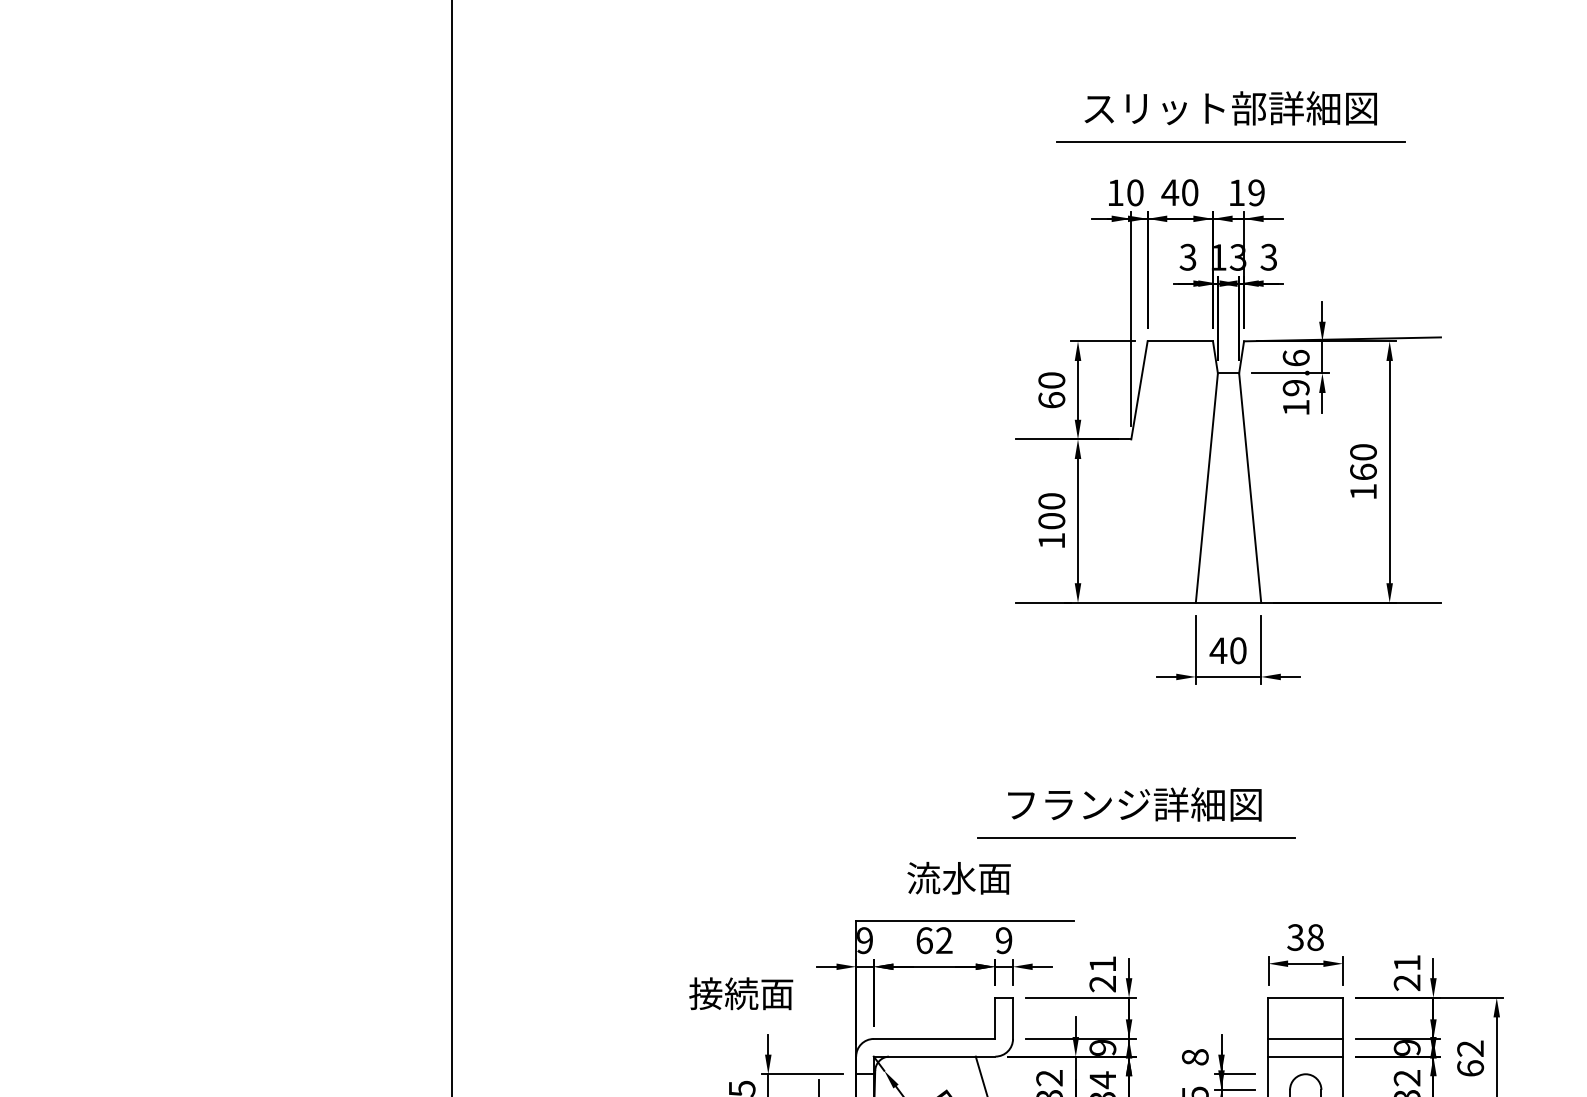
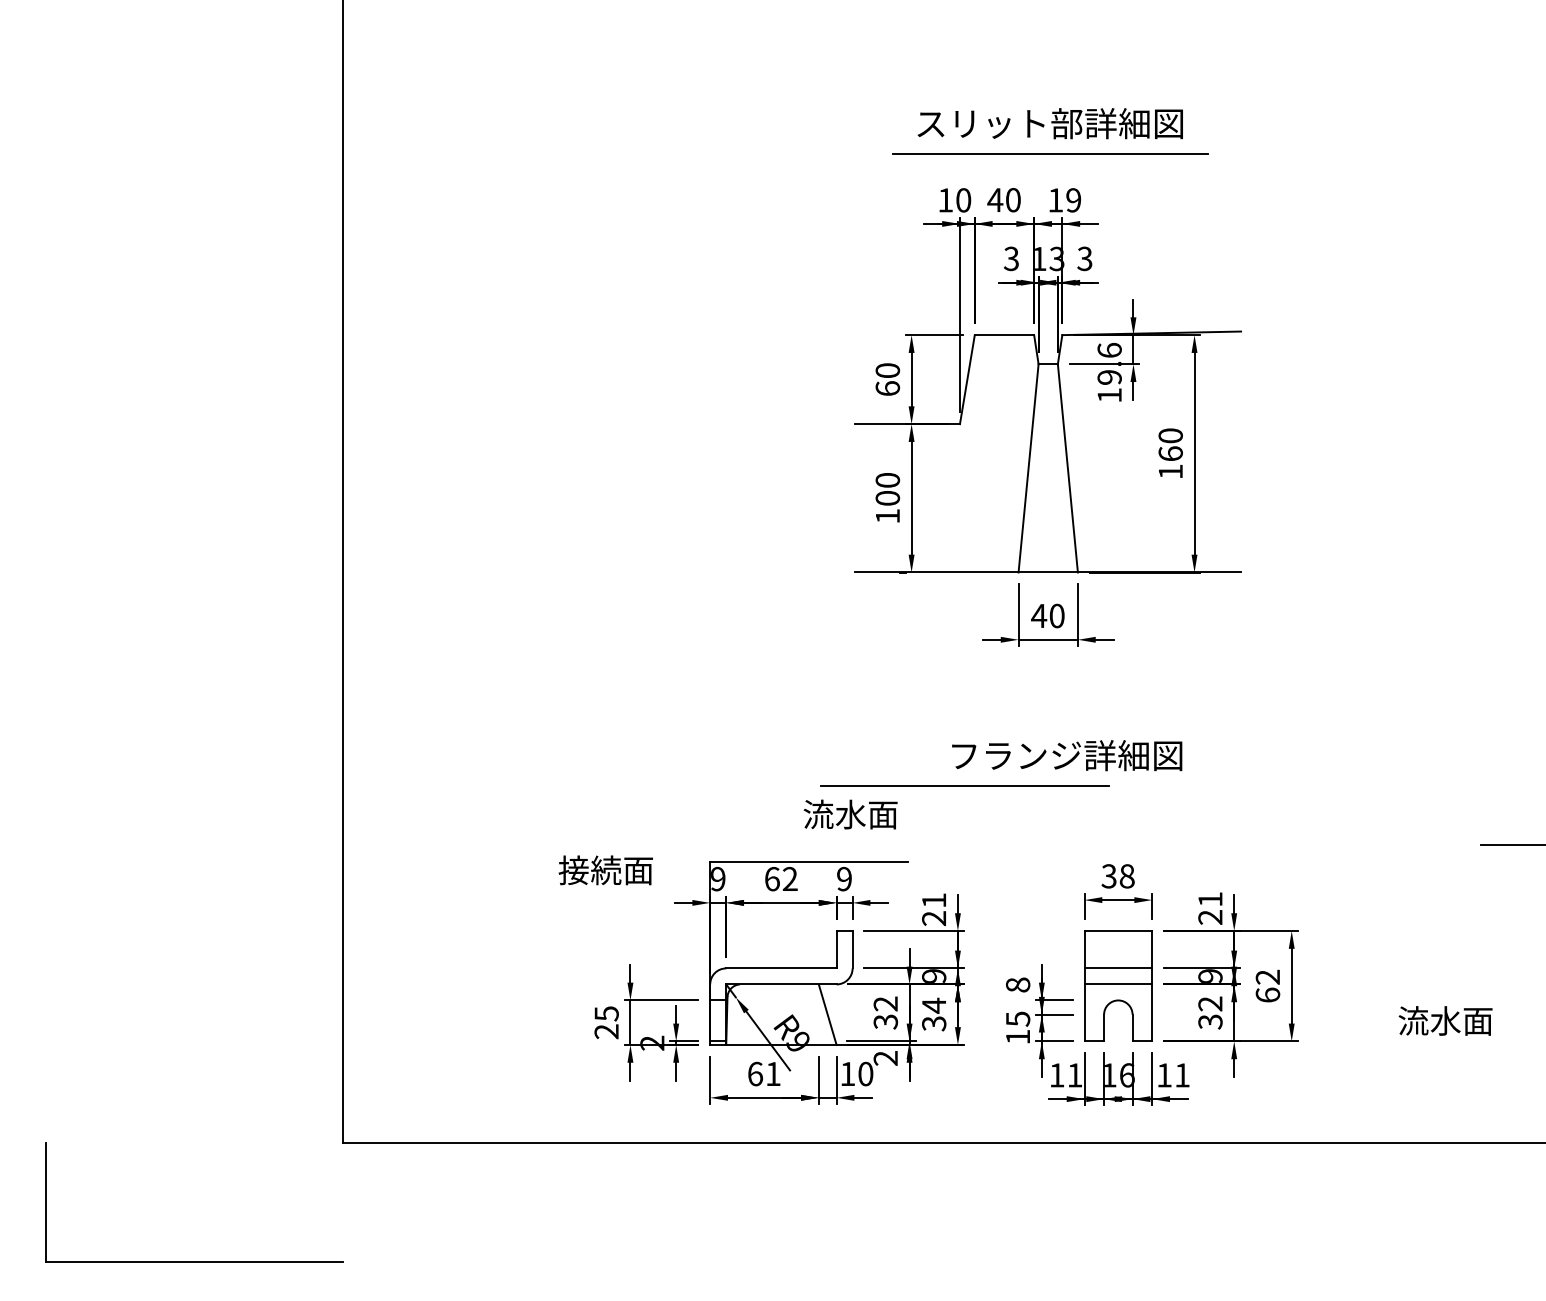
text: (1135, 804) -> (1067, 755), moved
text: (958, 878) -> (850, 814), moved
text: (740, 993) -> (605, 870), moved

